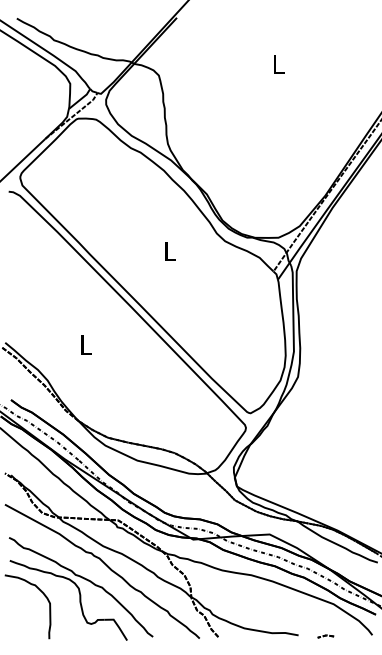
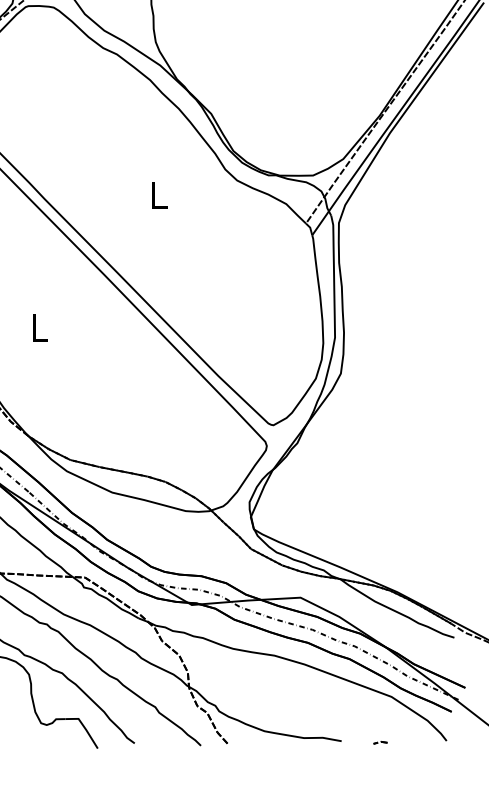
part: (325, 636) -> (379, 742), size x0.6

